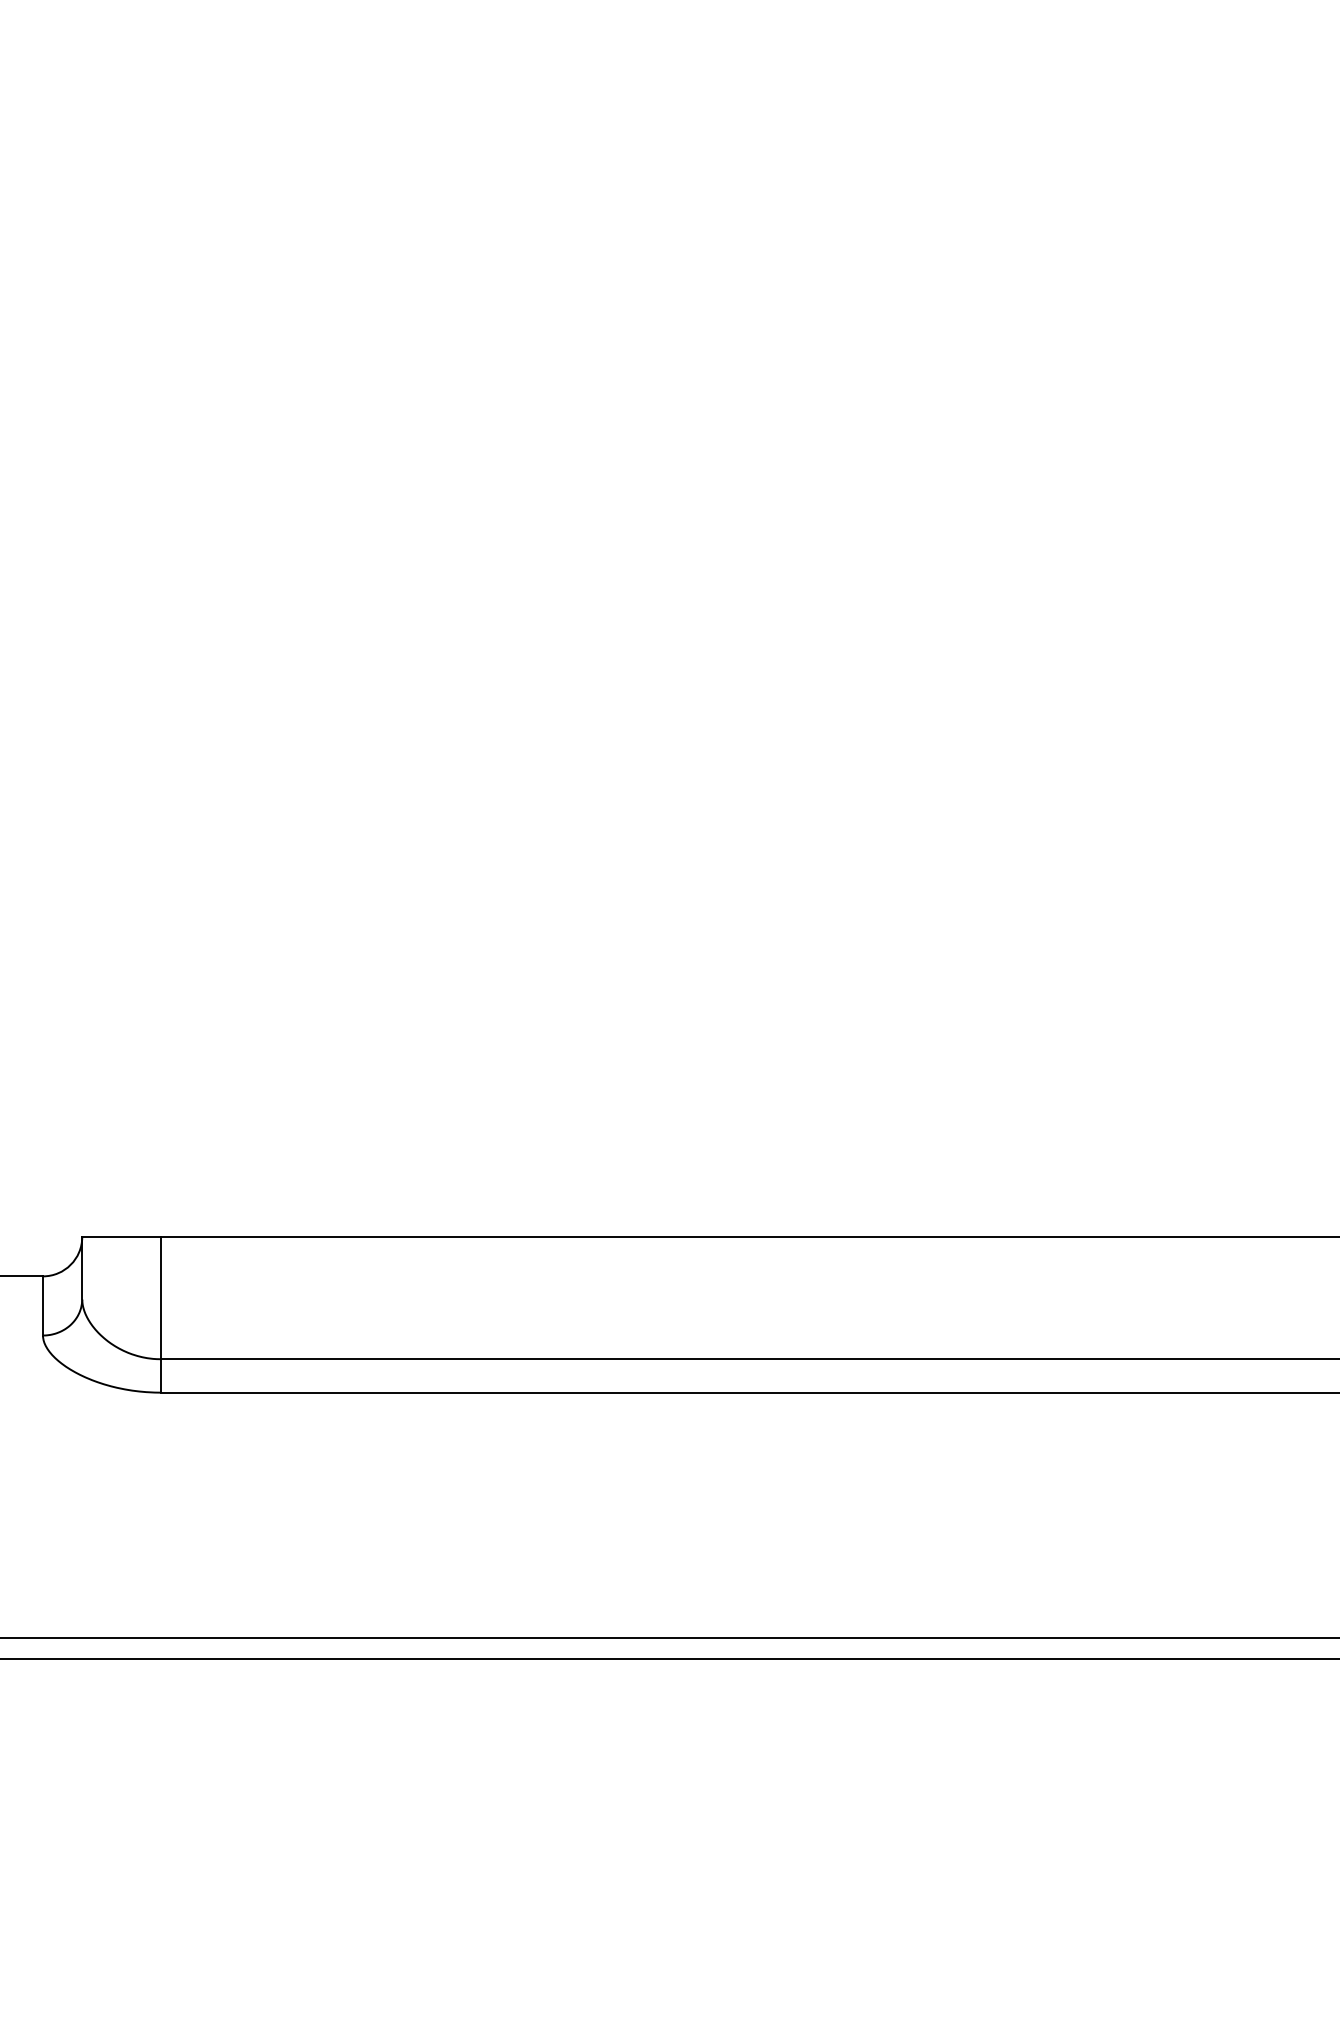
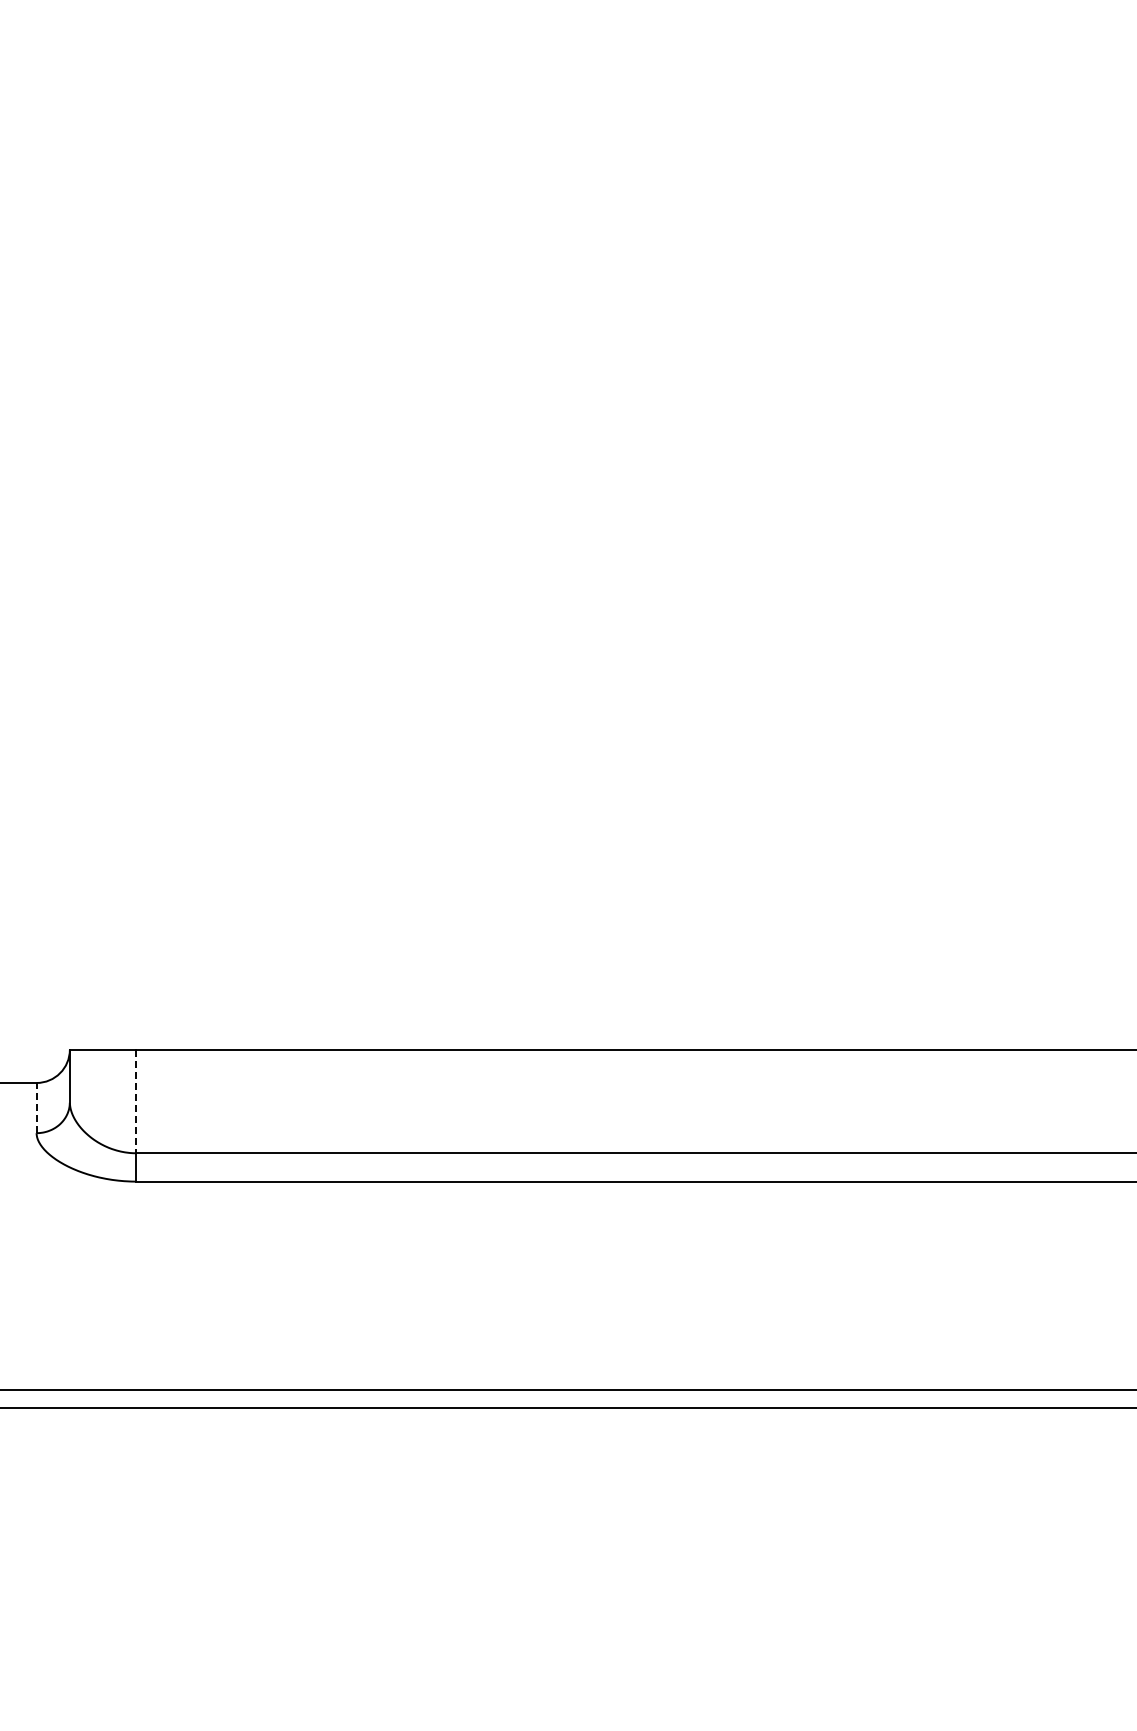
line: (160, 1298) -> (136, 1101), solid -> dashed
line: (42, 1305) -> (36, 1107), solid -> dashed

